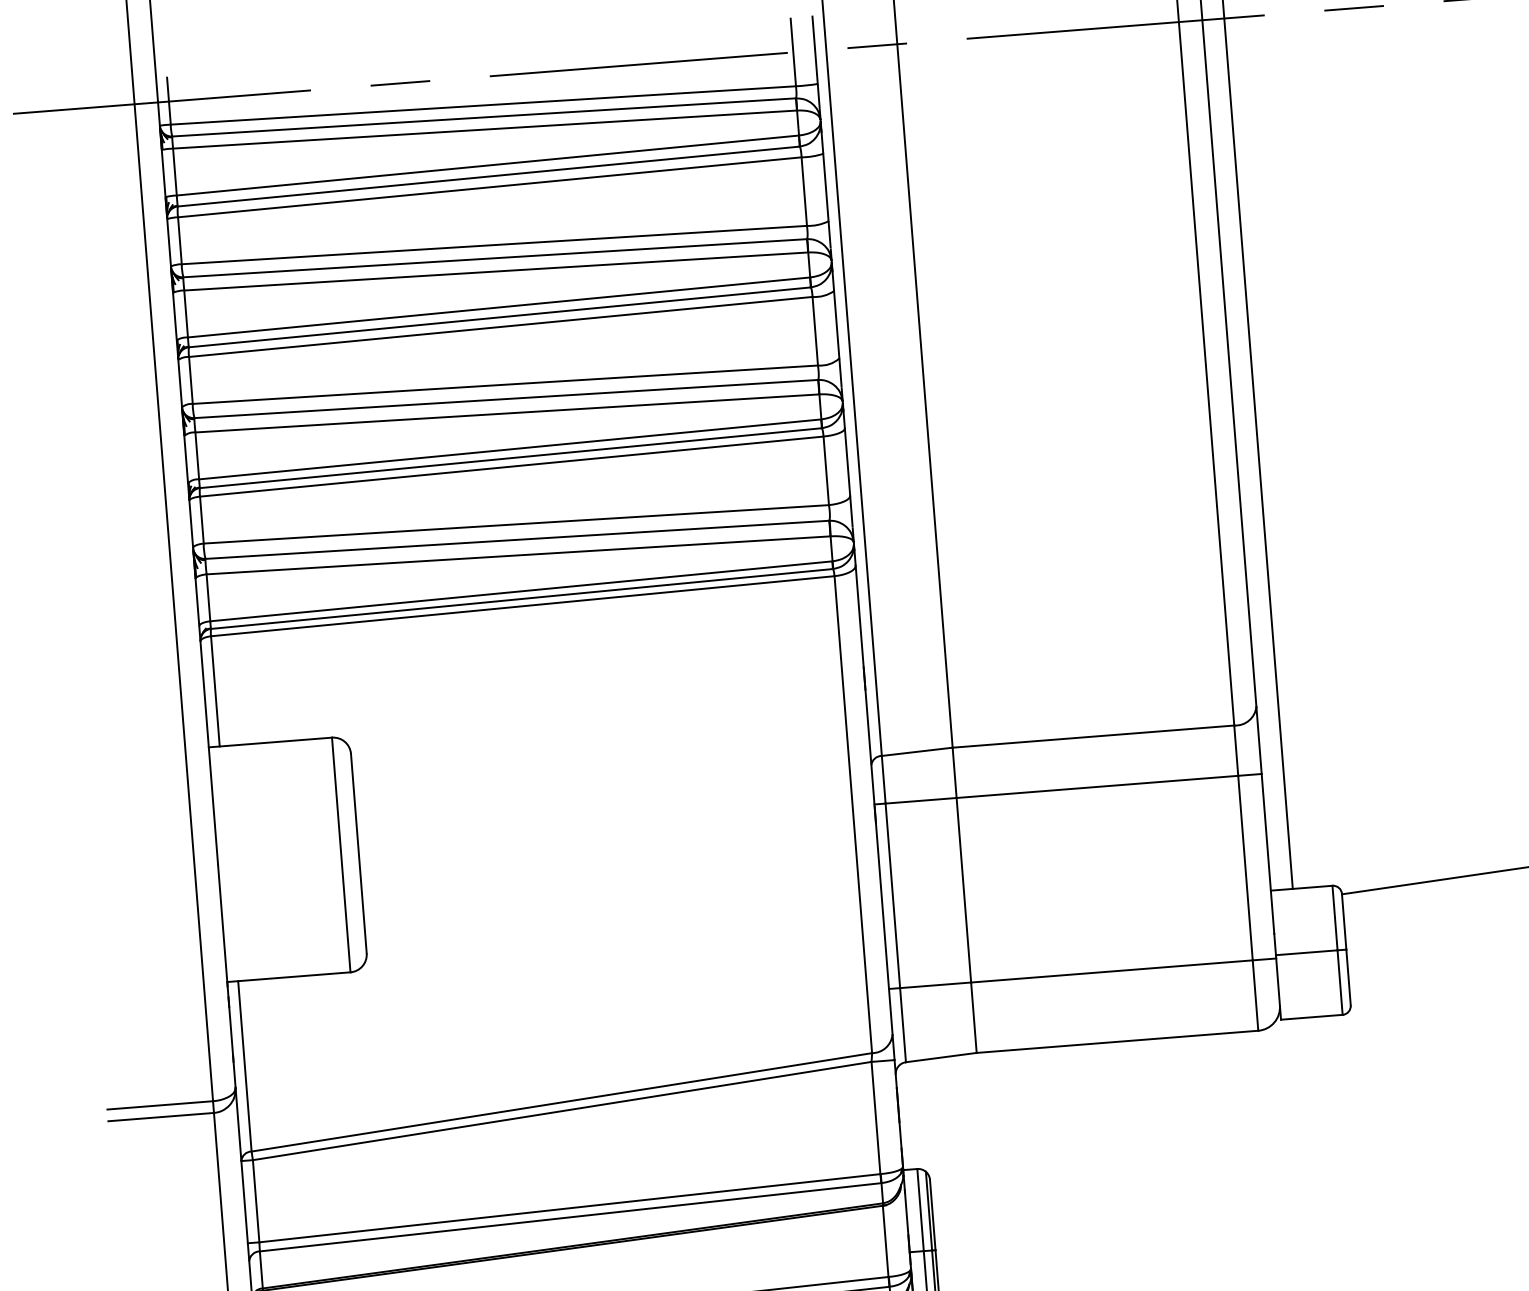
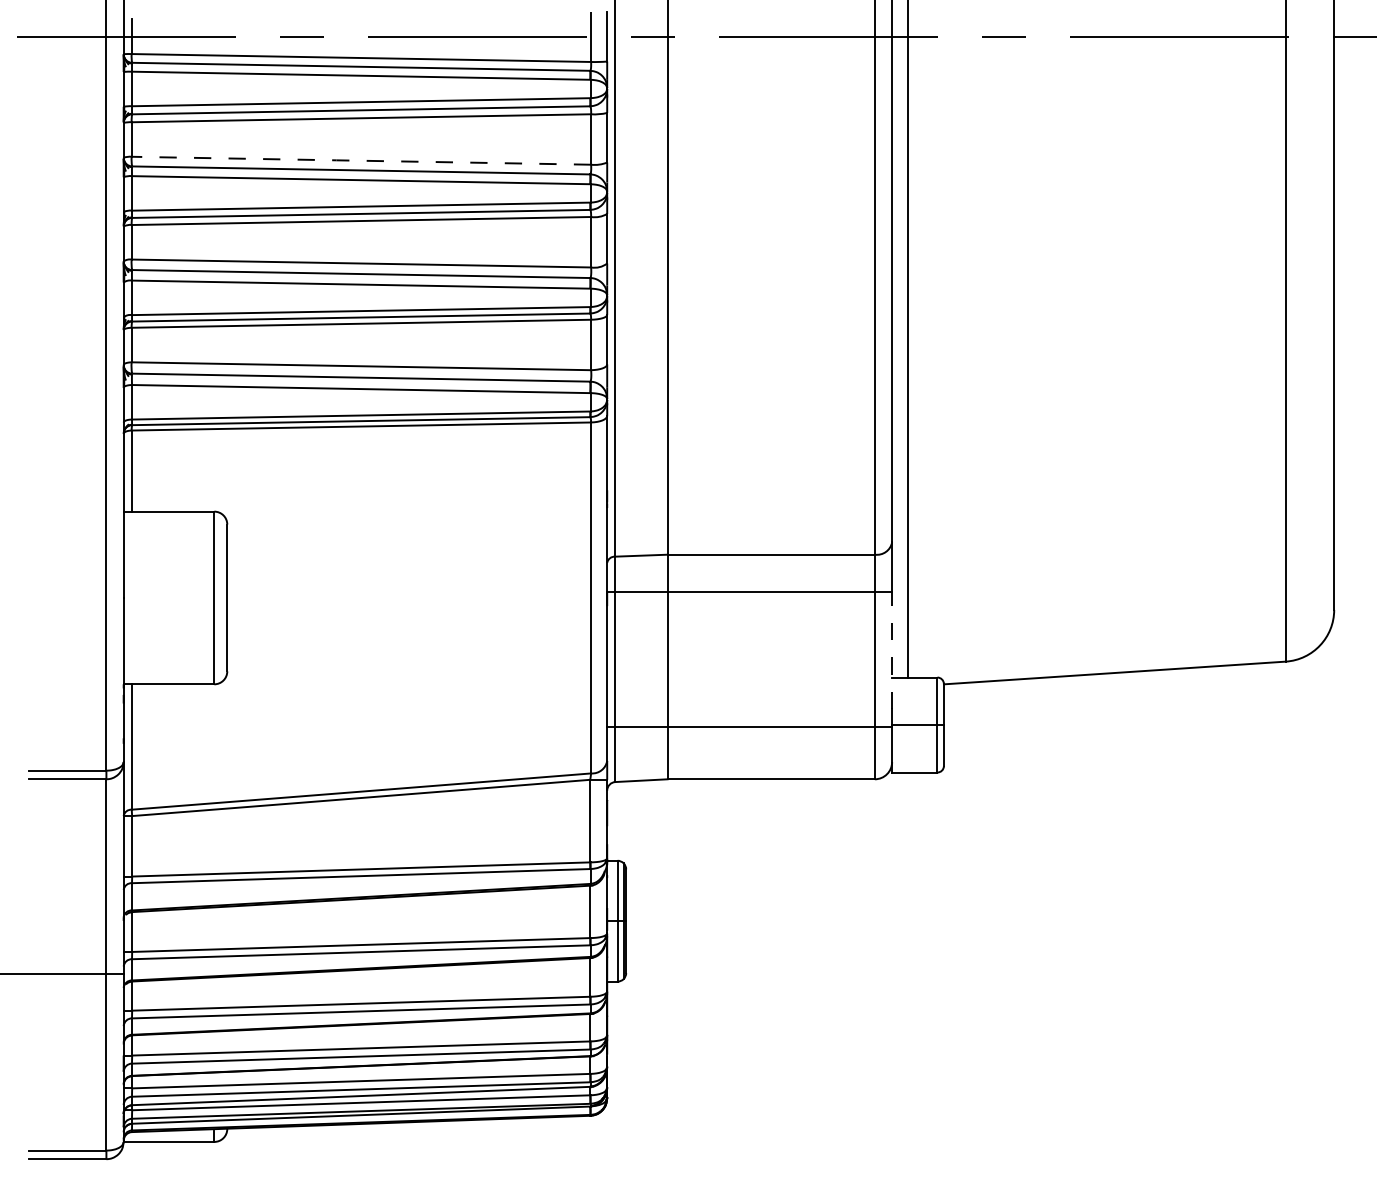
line: (493, 244) -> (360, 160), solid -> dashed
line: (1268, 853) -> (892, 650), solid -> dashed

